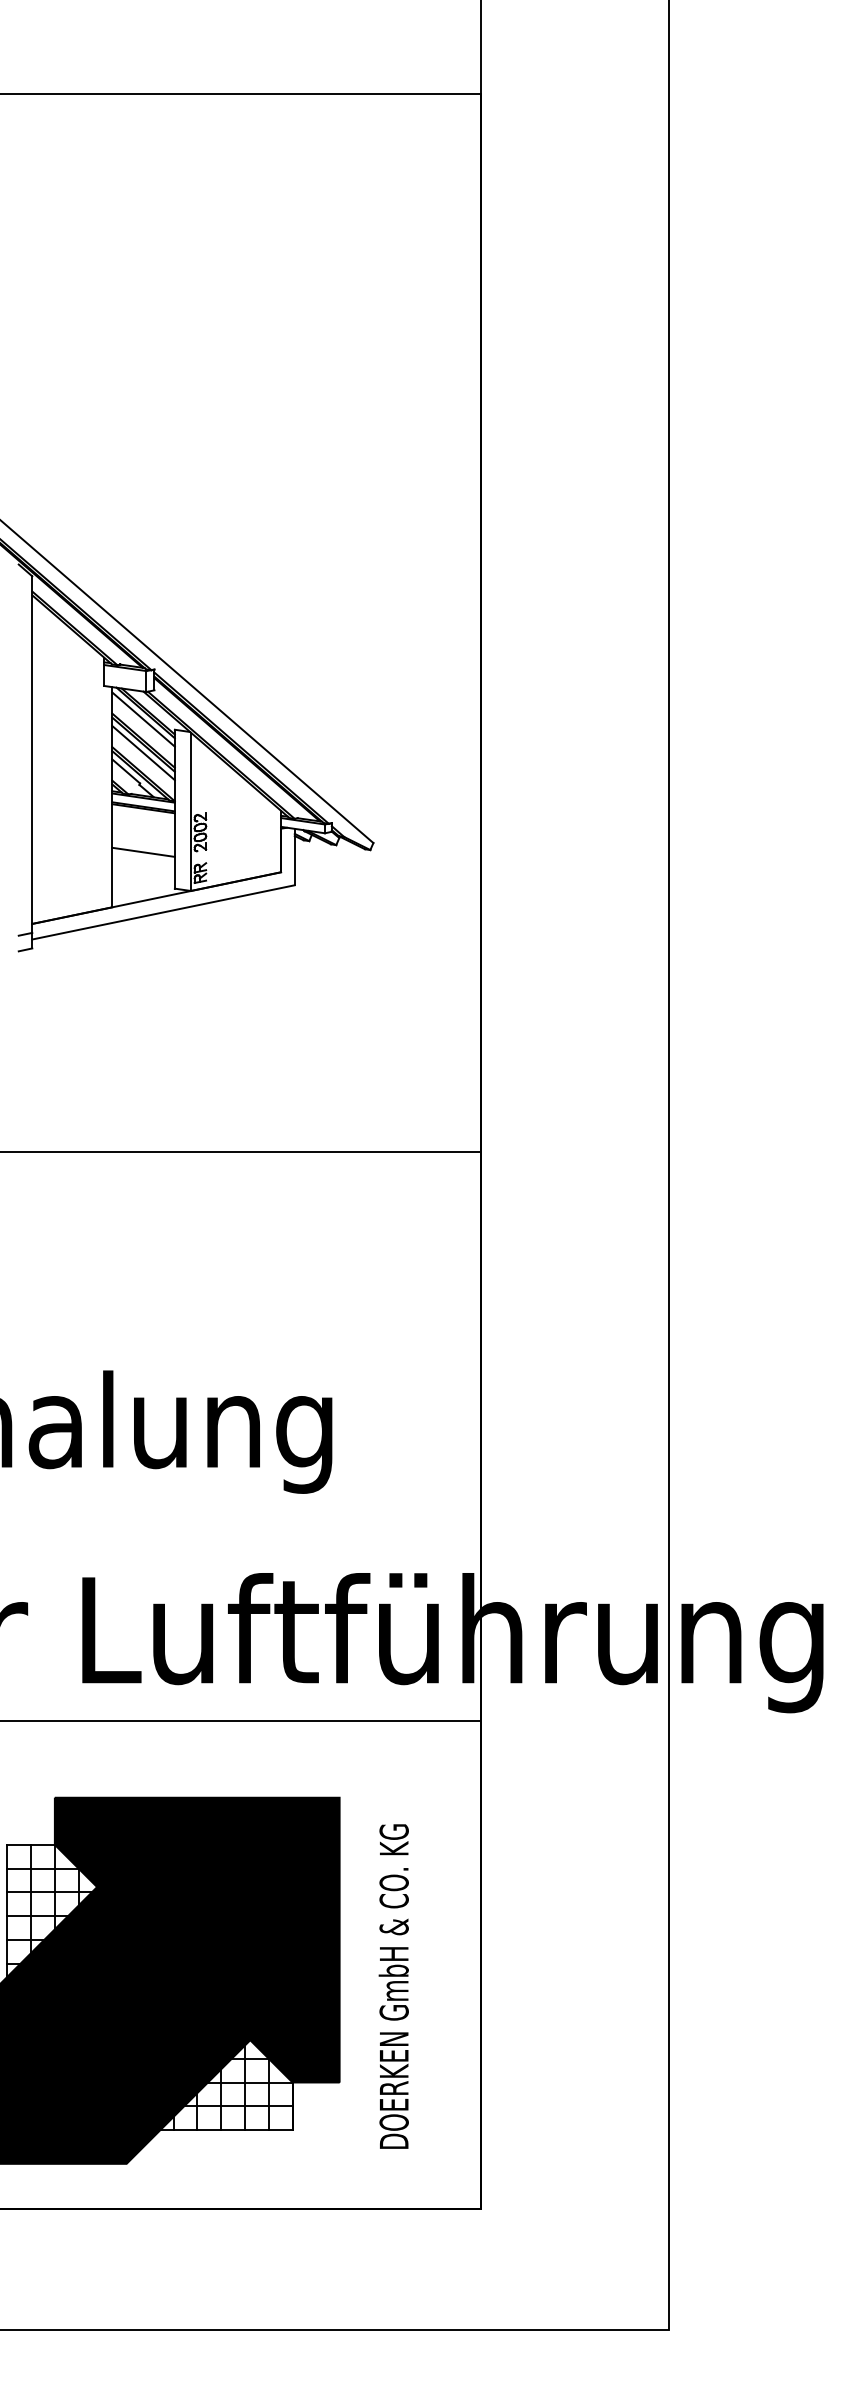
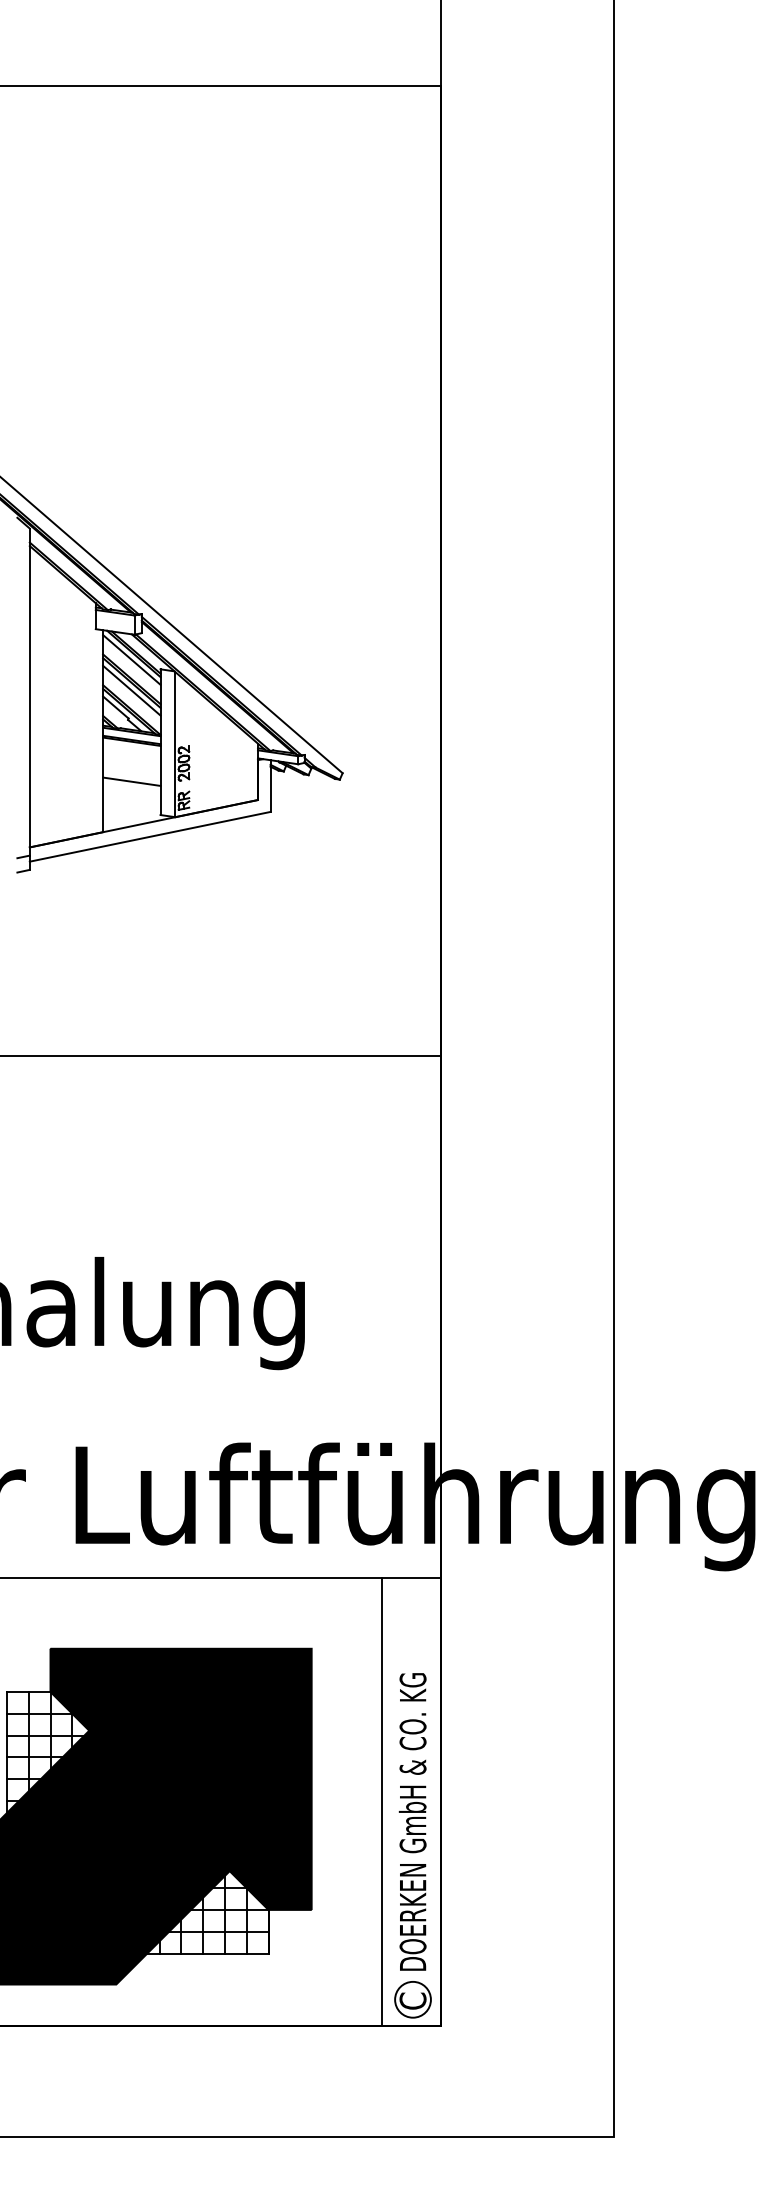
line: (416, 1965) -> (382, 1802), added
text: (393, 1986) -> (412, 1821), moved
part: (449, 2180) -> (412, 1999), added

